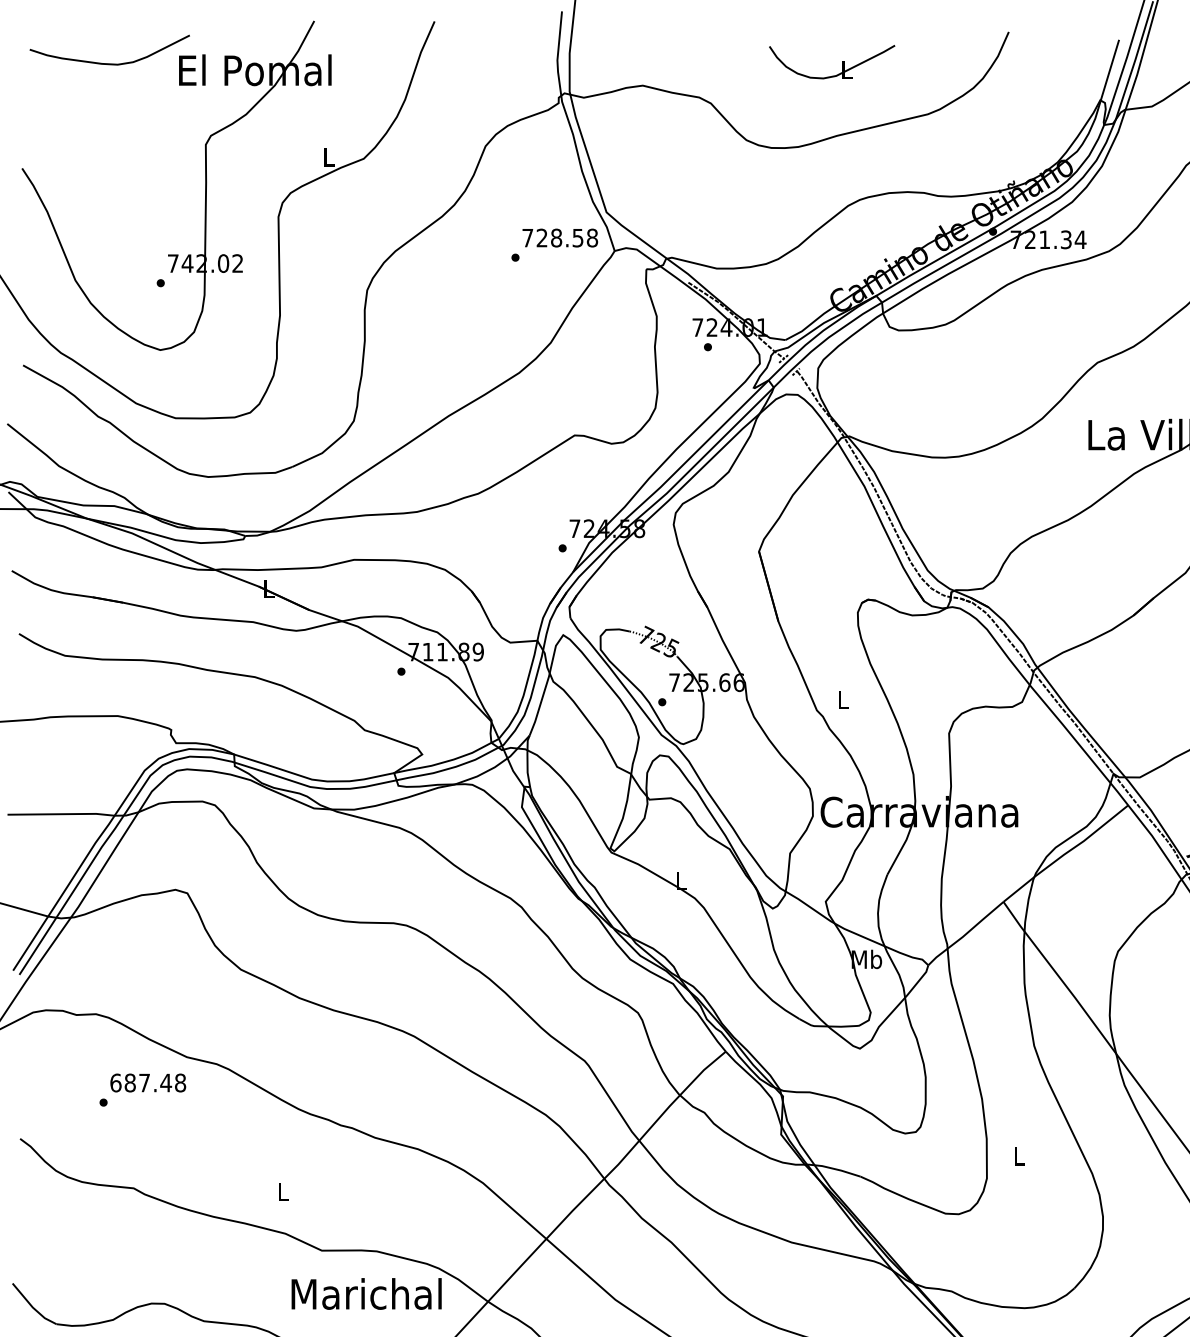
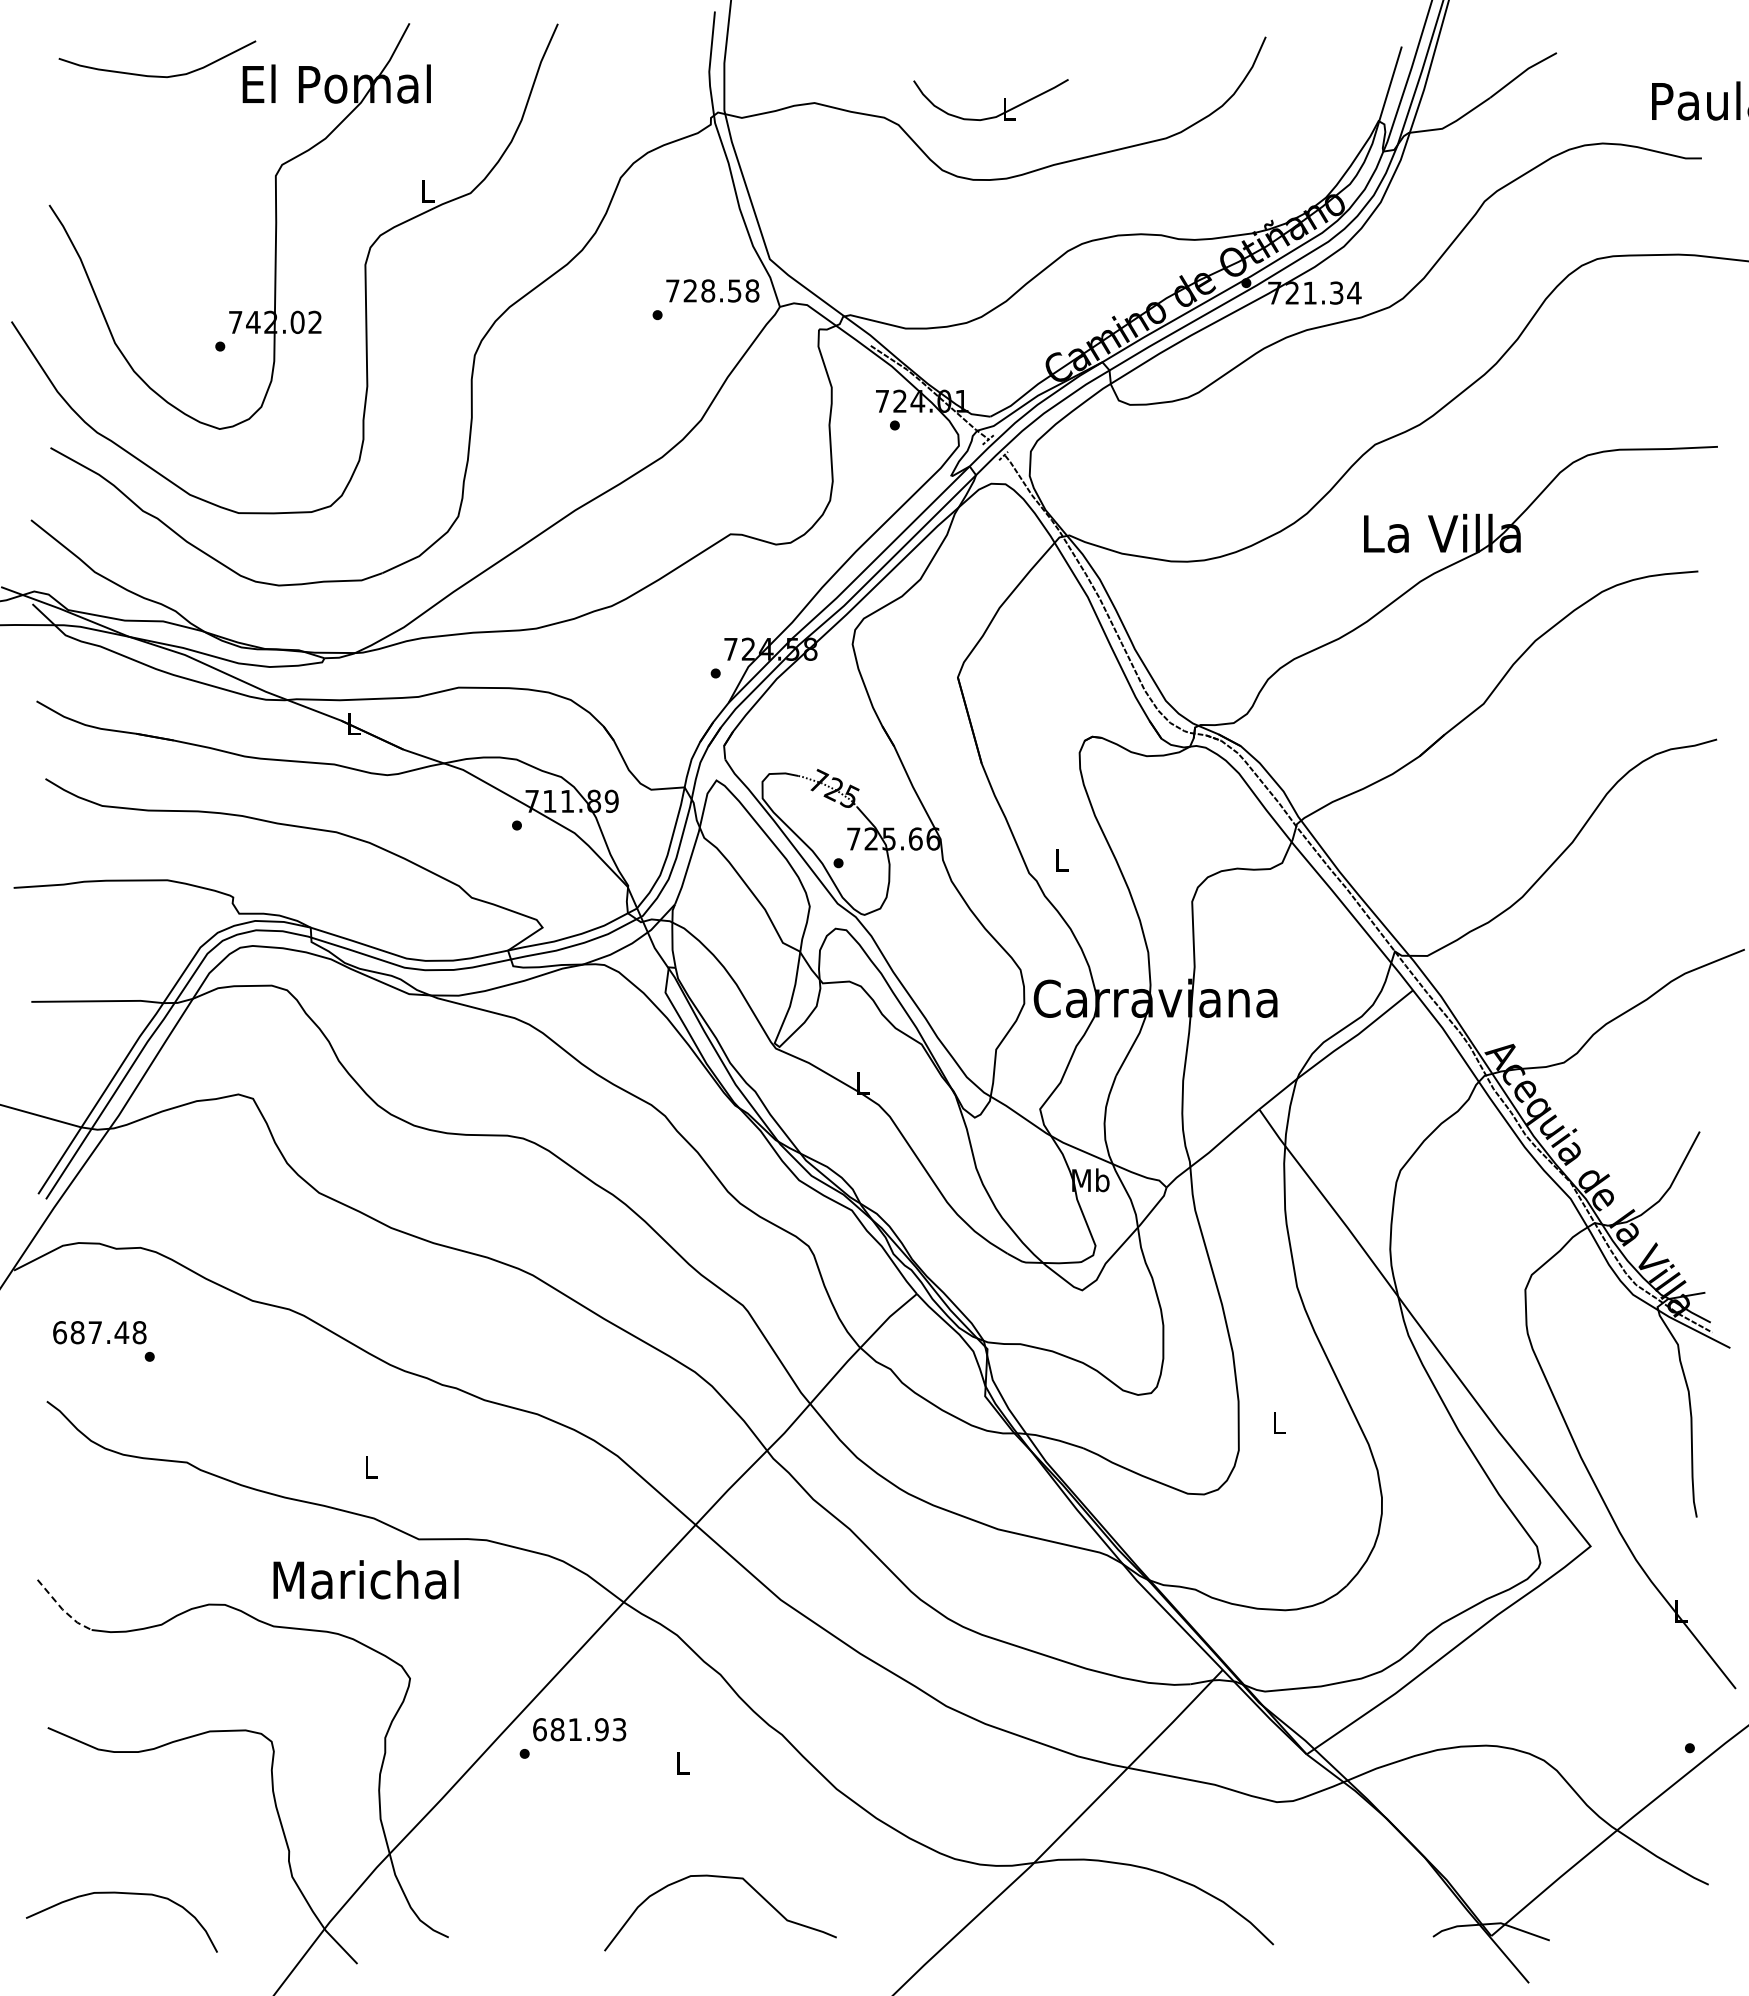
part: (843, 61) -> (1004, 99), moved
text: (147, 1082) -> (99, 1332), moved
text: (366, 1293) -> (365, 1579), moved
line: (32, 1307) -> (62, 1609), solid -> dashed

